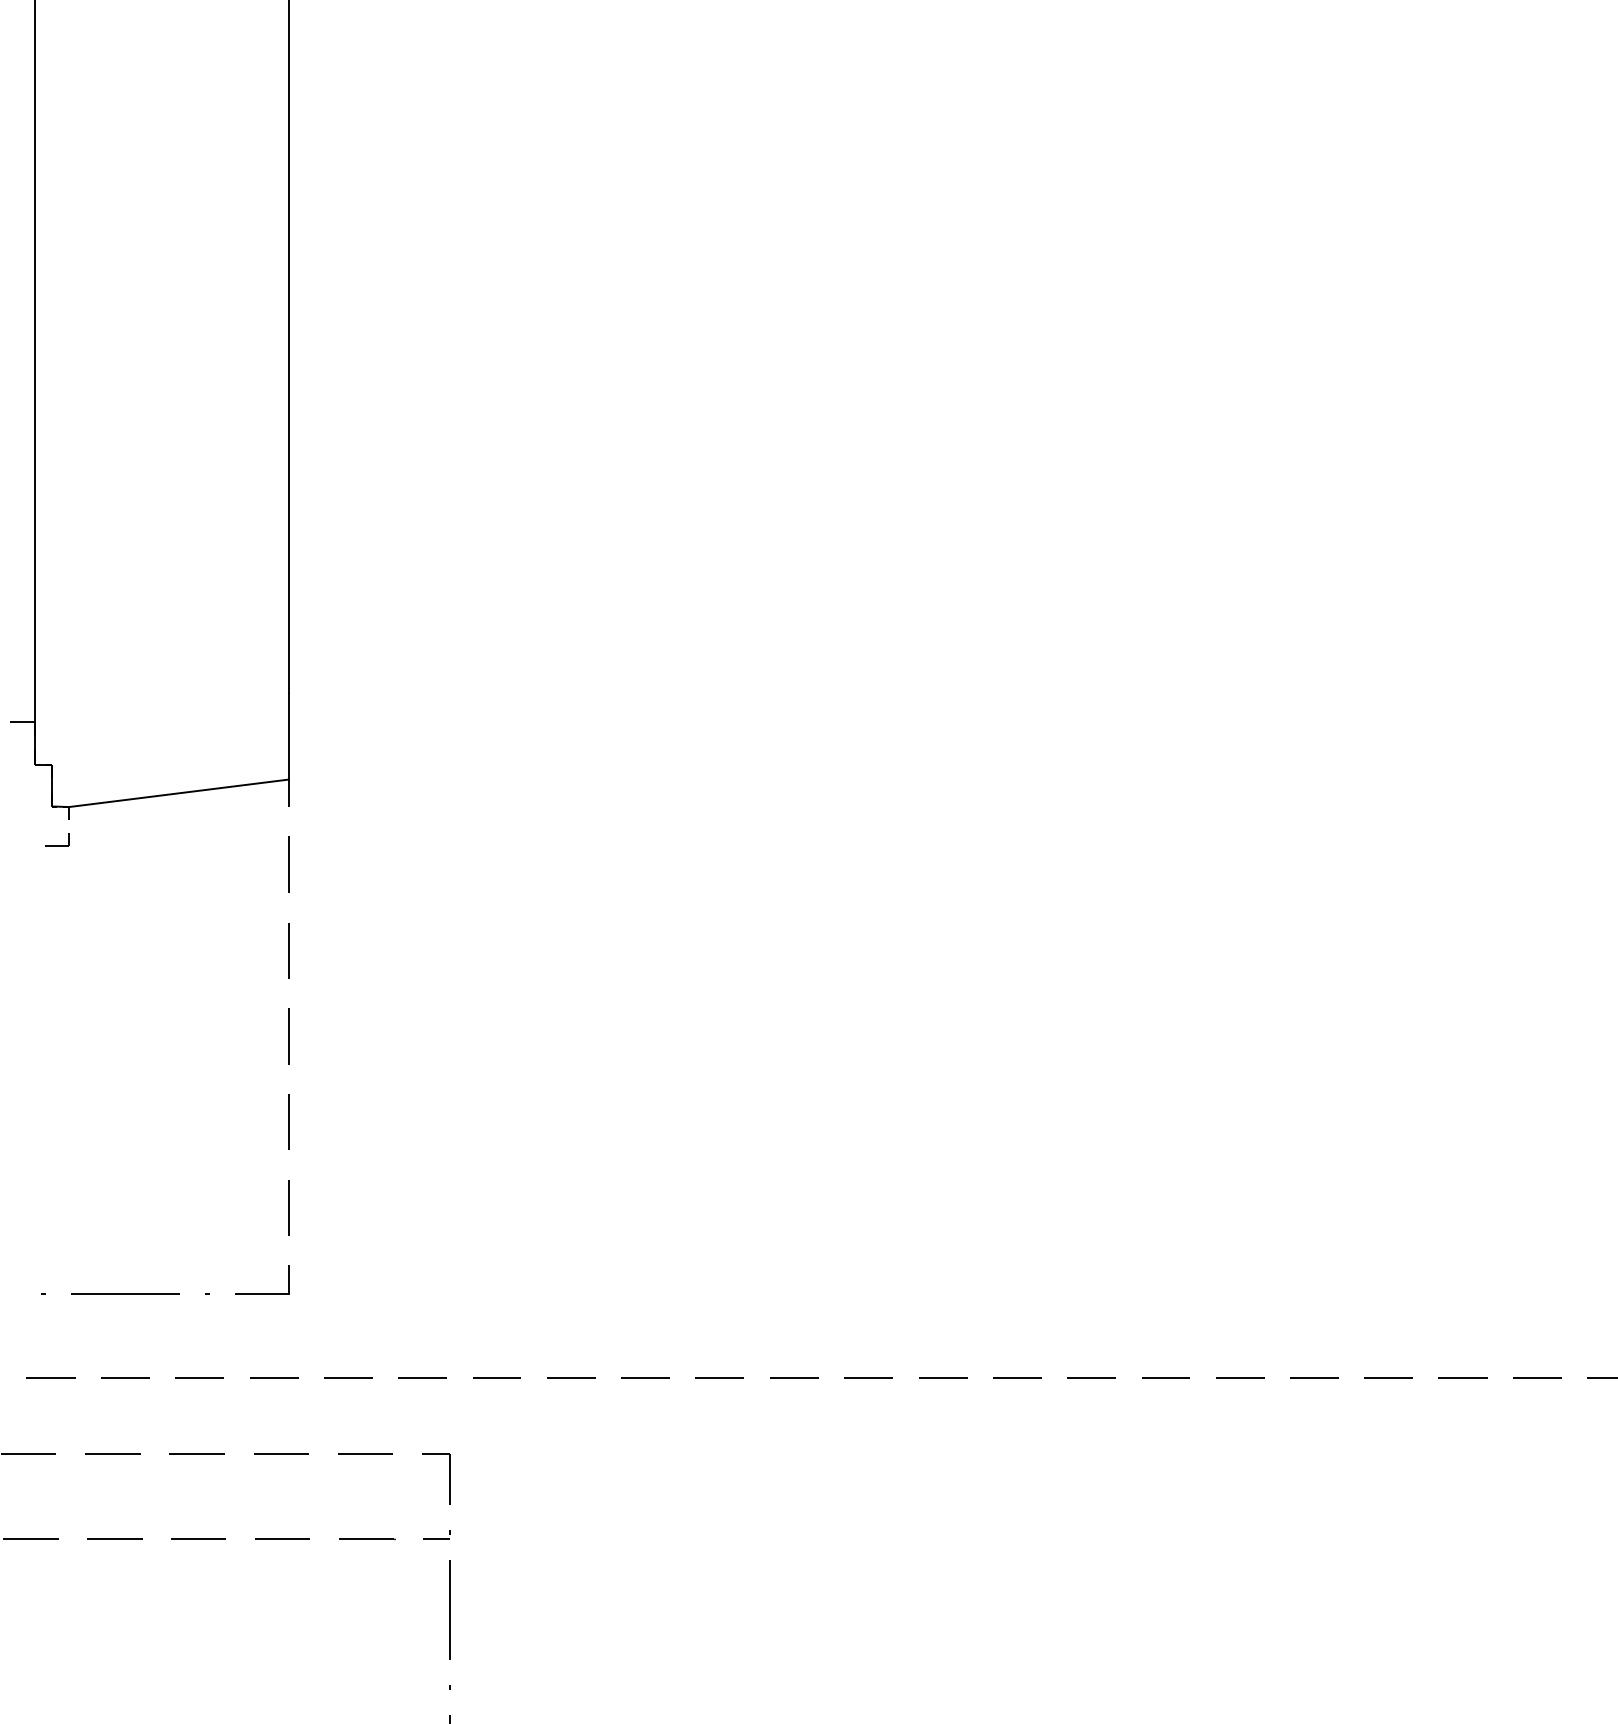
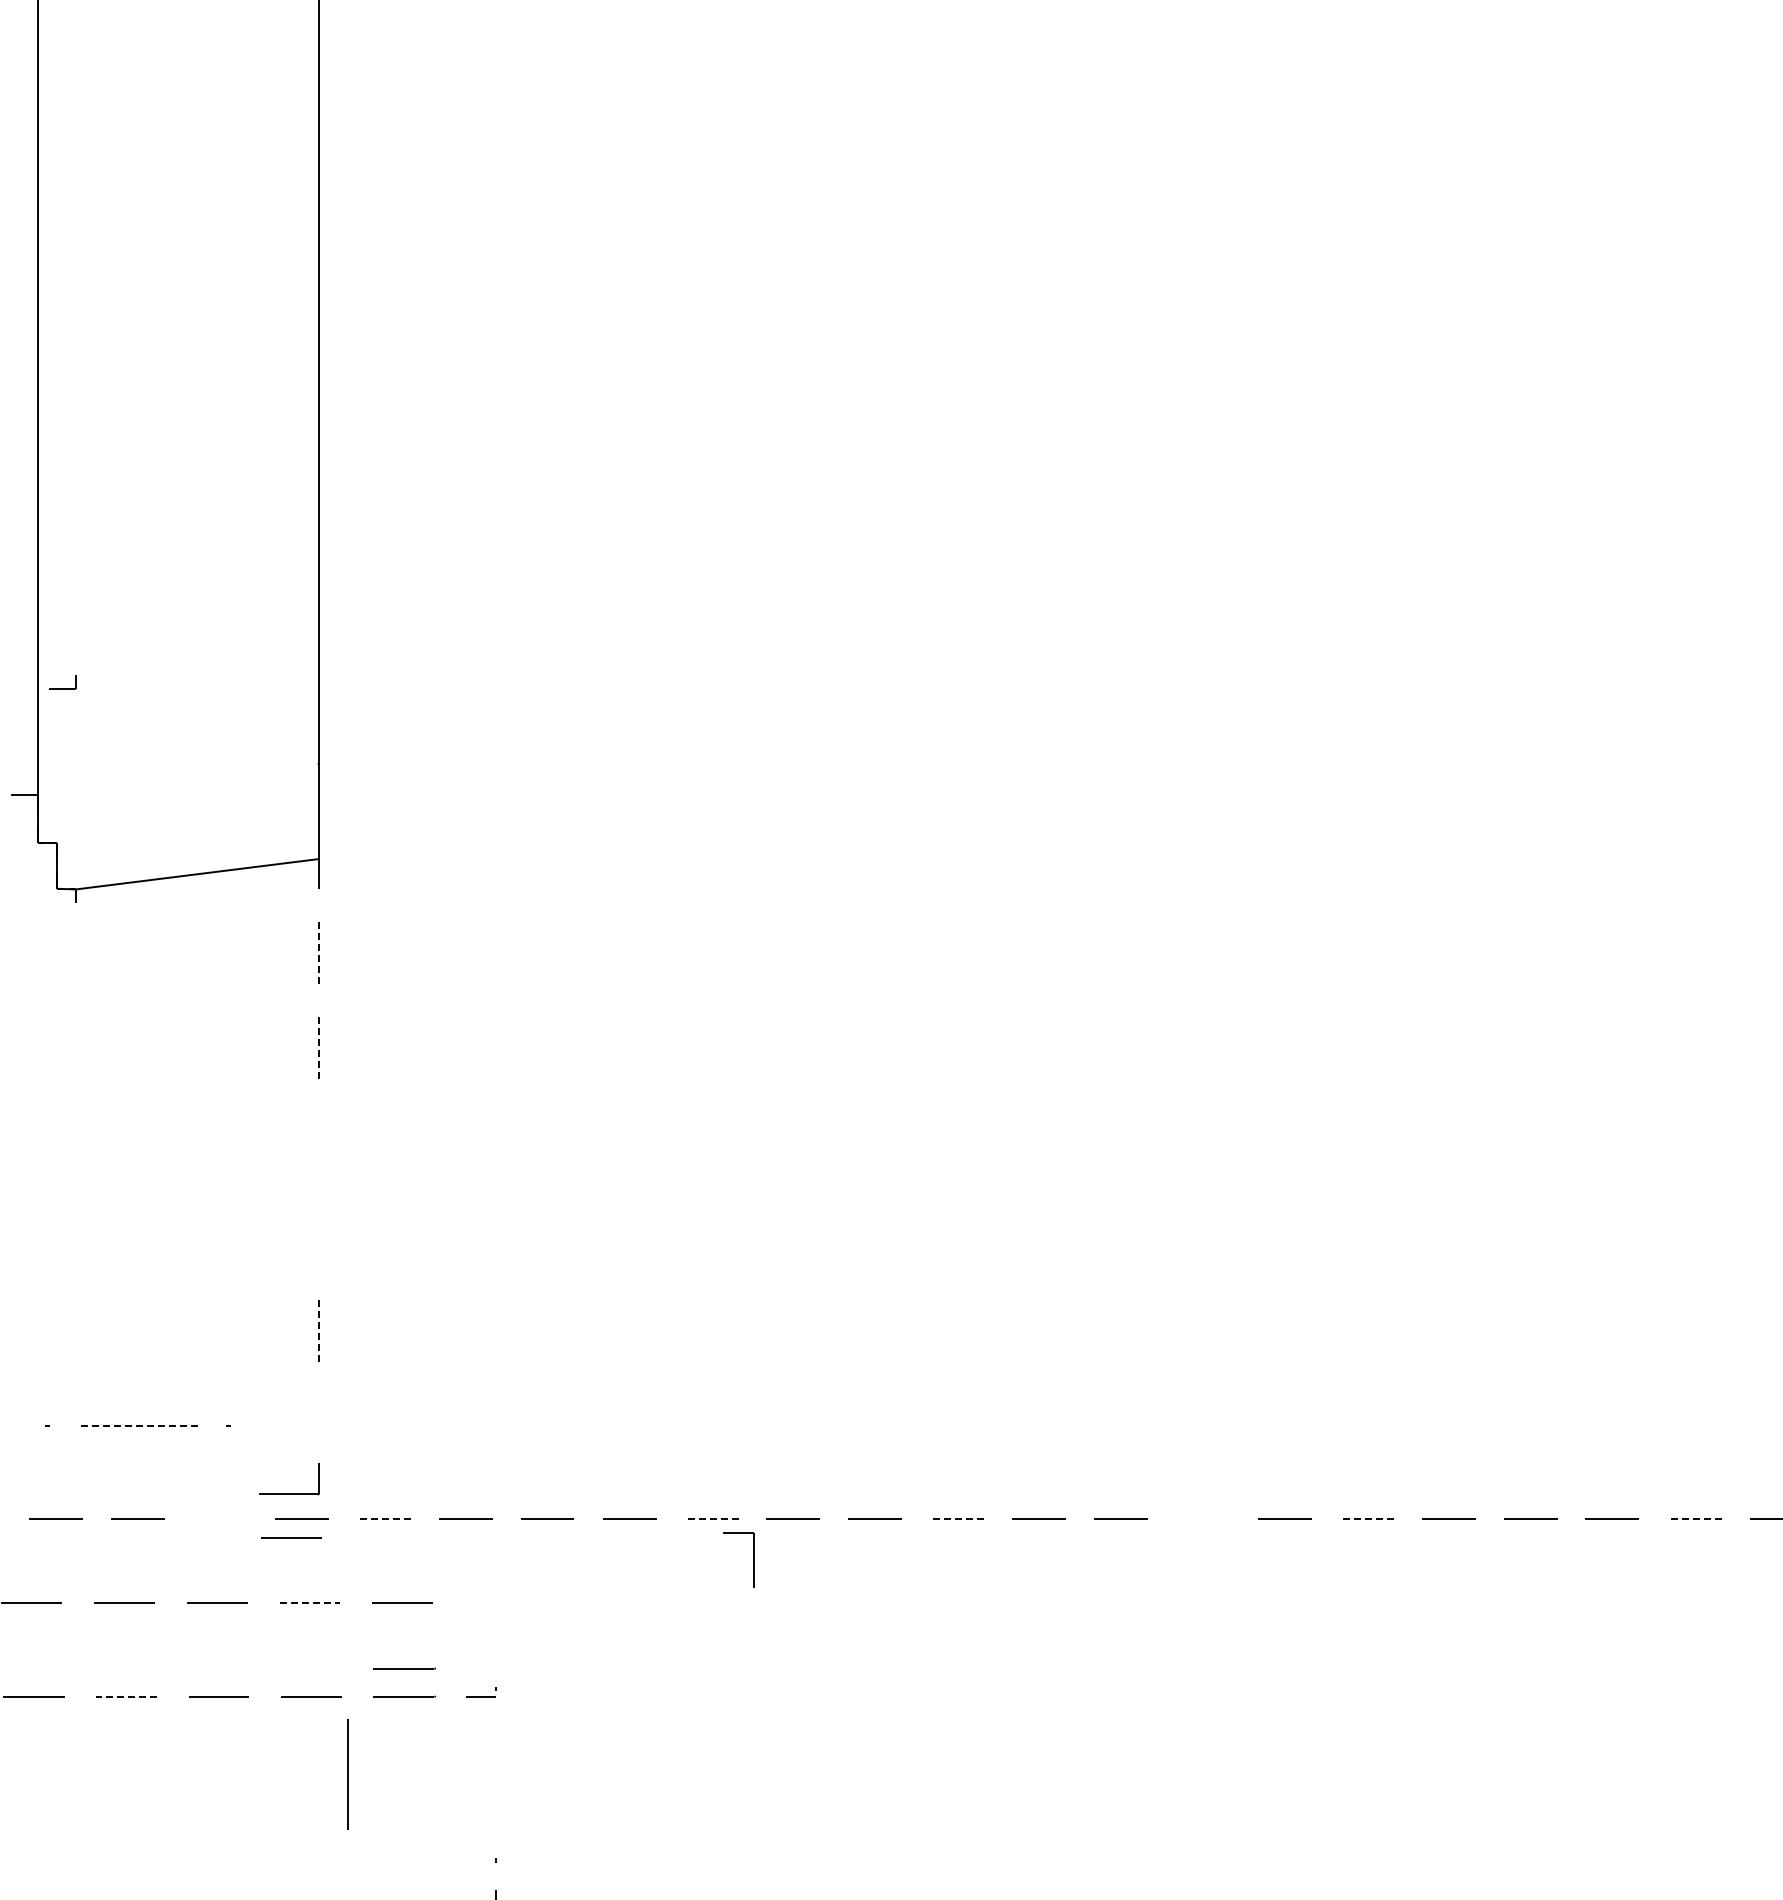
part: (56, 839) -> (62, 682), moved
line: (289, 865) -> (318, 953), solid -> dashed
line: (289, 950) -> (318, 1047), solid -> dashed
line: (289, 1036) -> (318, 1142), removed
line: (289, 1121) -> (318, 1236), removed
line: (289, 1208) -> (318, 1331), solid -> dashed
part: (262, 1293) -> (289, 1493), moved
line: (124, 1294) -> (137, 1426), solid -> dashed
line: (199, 1377) -> (219, 1518), removed
line: (348, 1377) -> (383, 1518), solid -> dashed
line: (645, 1377) -> (711, 1518), solid -> dashed
line: (868, 1377) -> (957, 1518), solid -> dashed
line: (1091, 1377) -> (1202, 1518), removed
line: (1239, 1377) -> (1366, 1518), solid -> dashed
line: (1537, 1377) -> (1694, 1518), solid -> dashed
line: (264, 1395) -> (291, 1537), added
line: (281, 1454) -> (310, 1602), solid -> dashed
part: (449, 1478) -> (753, 1559), moved
line: (367, 1513) -> (404, 1668), added
line: (114, 1539) -> (126, 1696), solid -> dashed
line: (449, 1610) -> (347, 1774), moved

